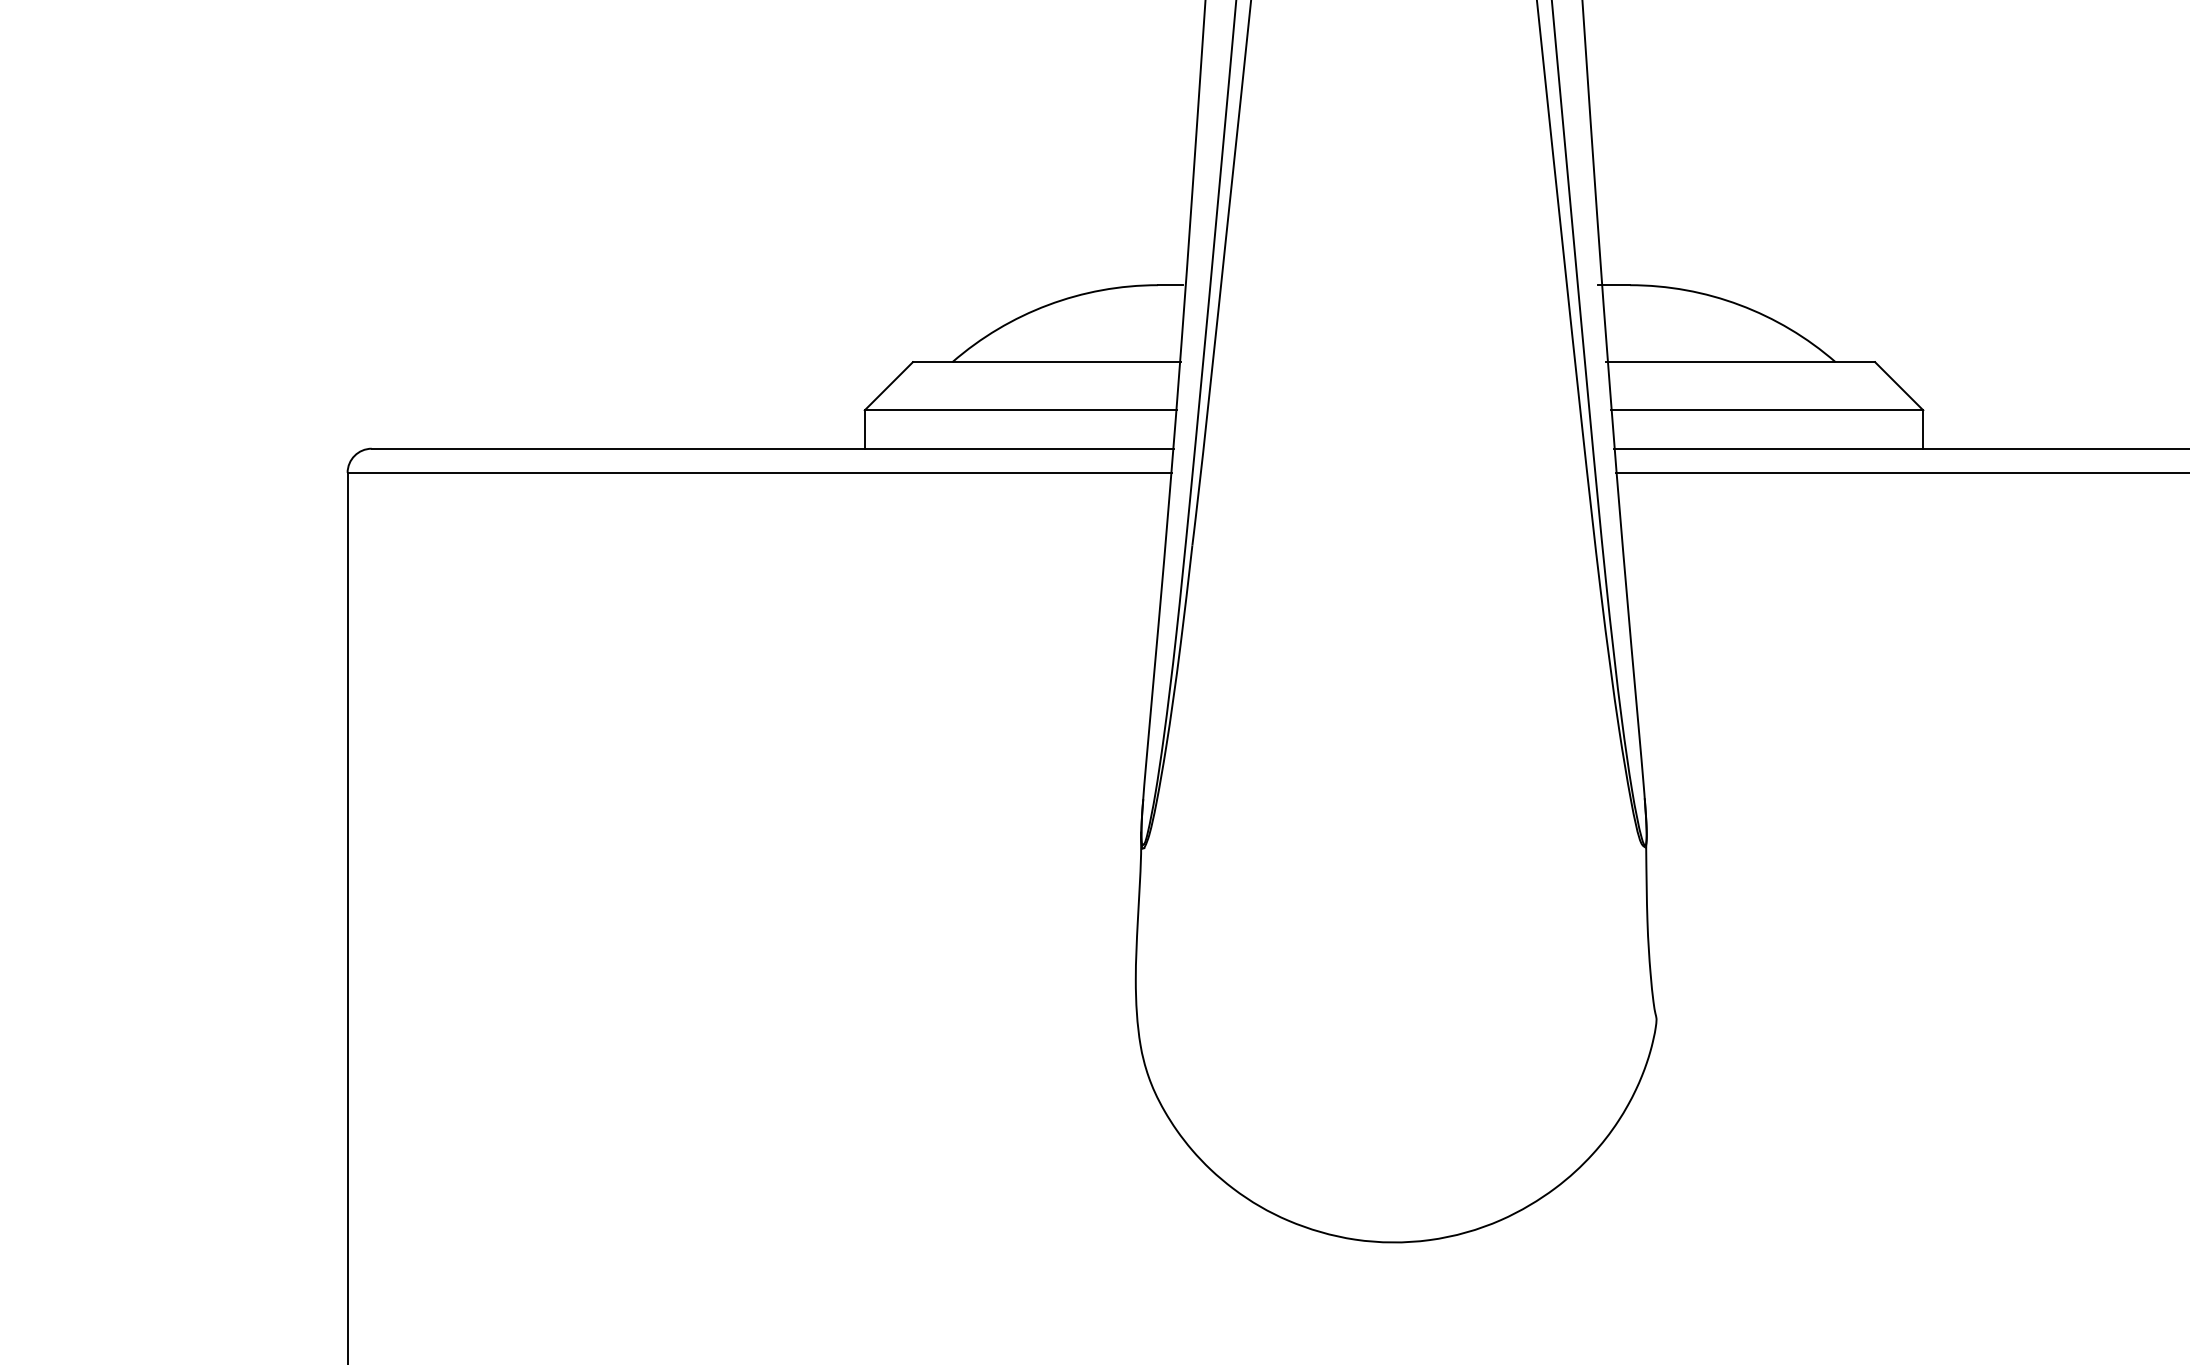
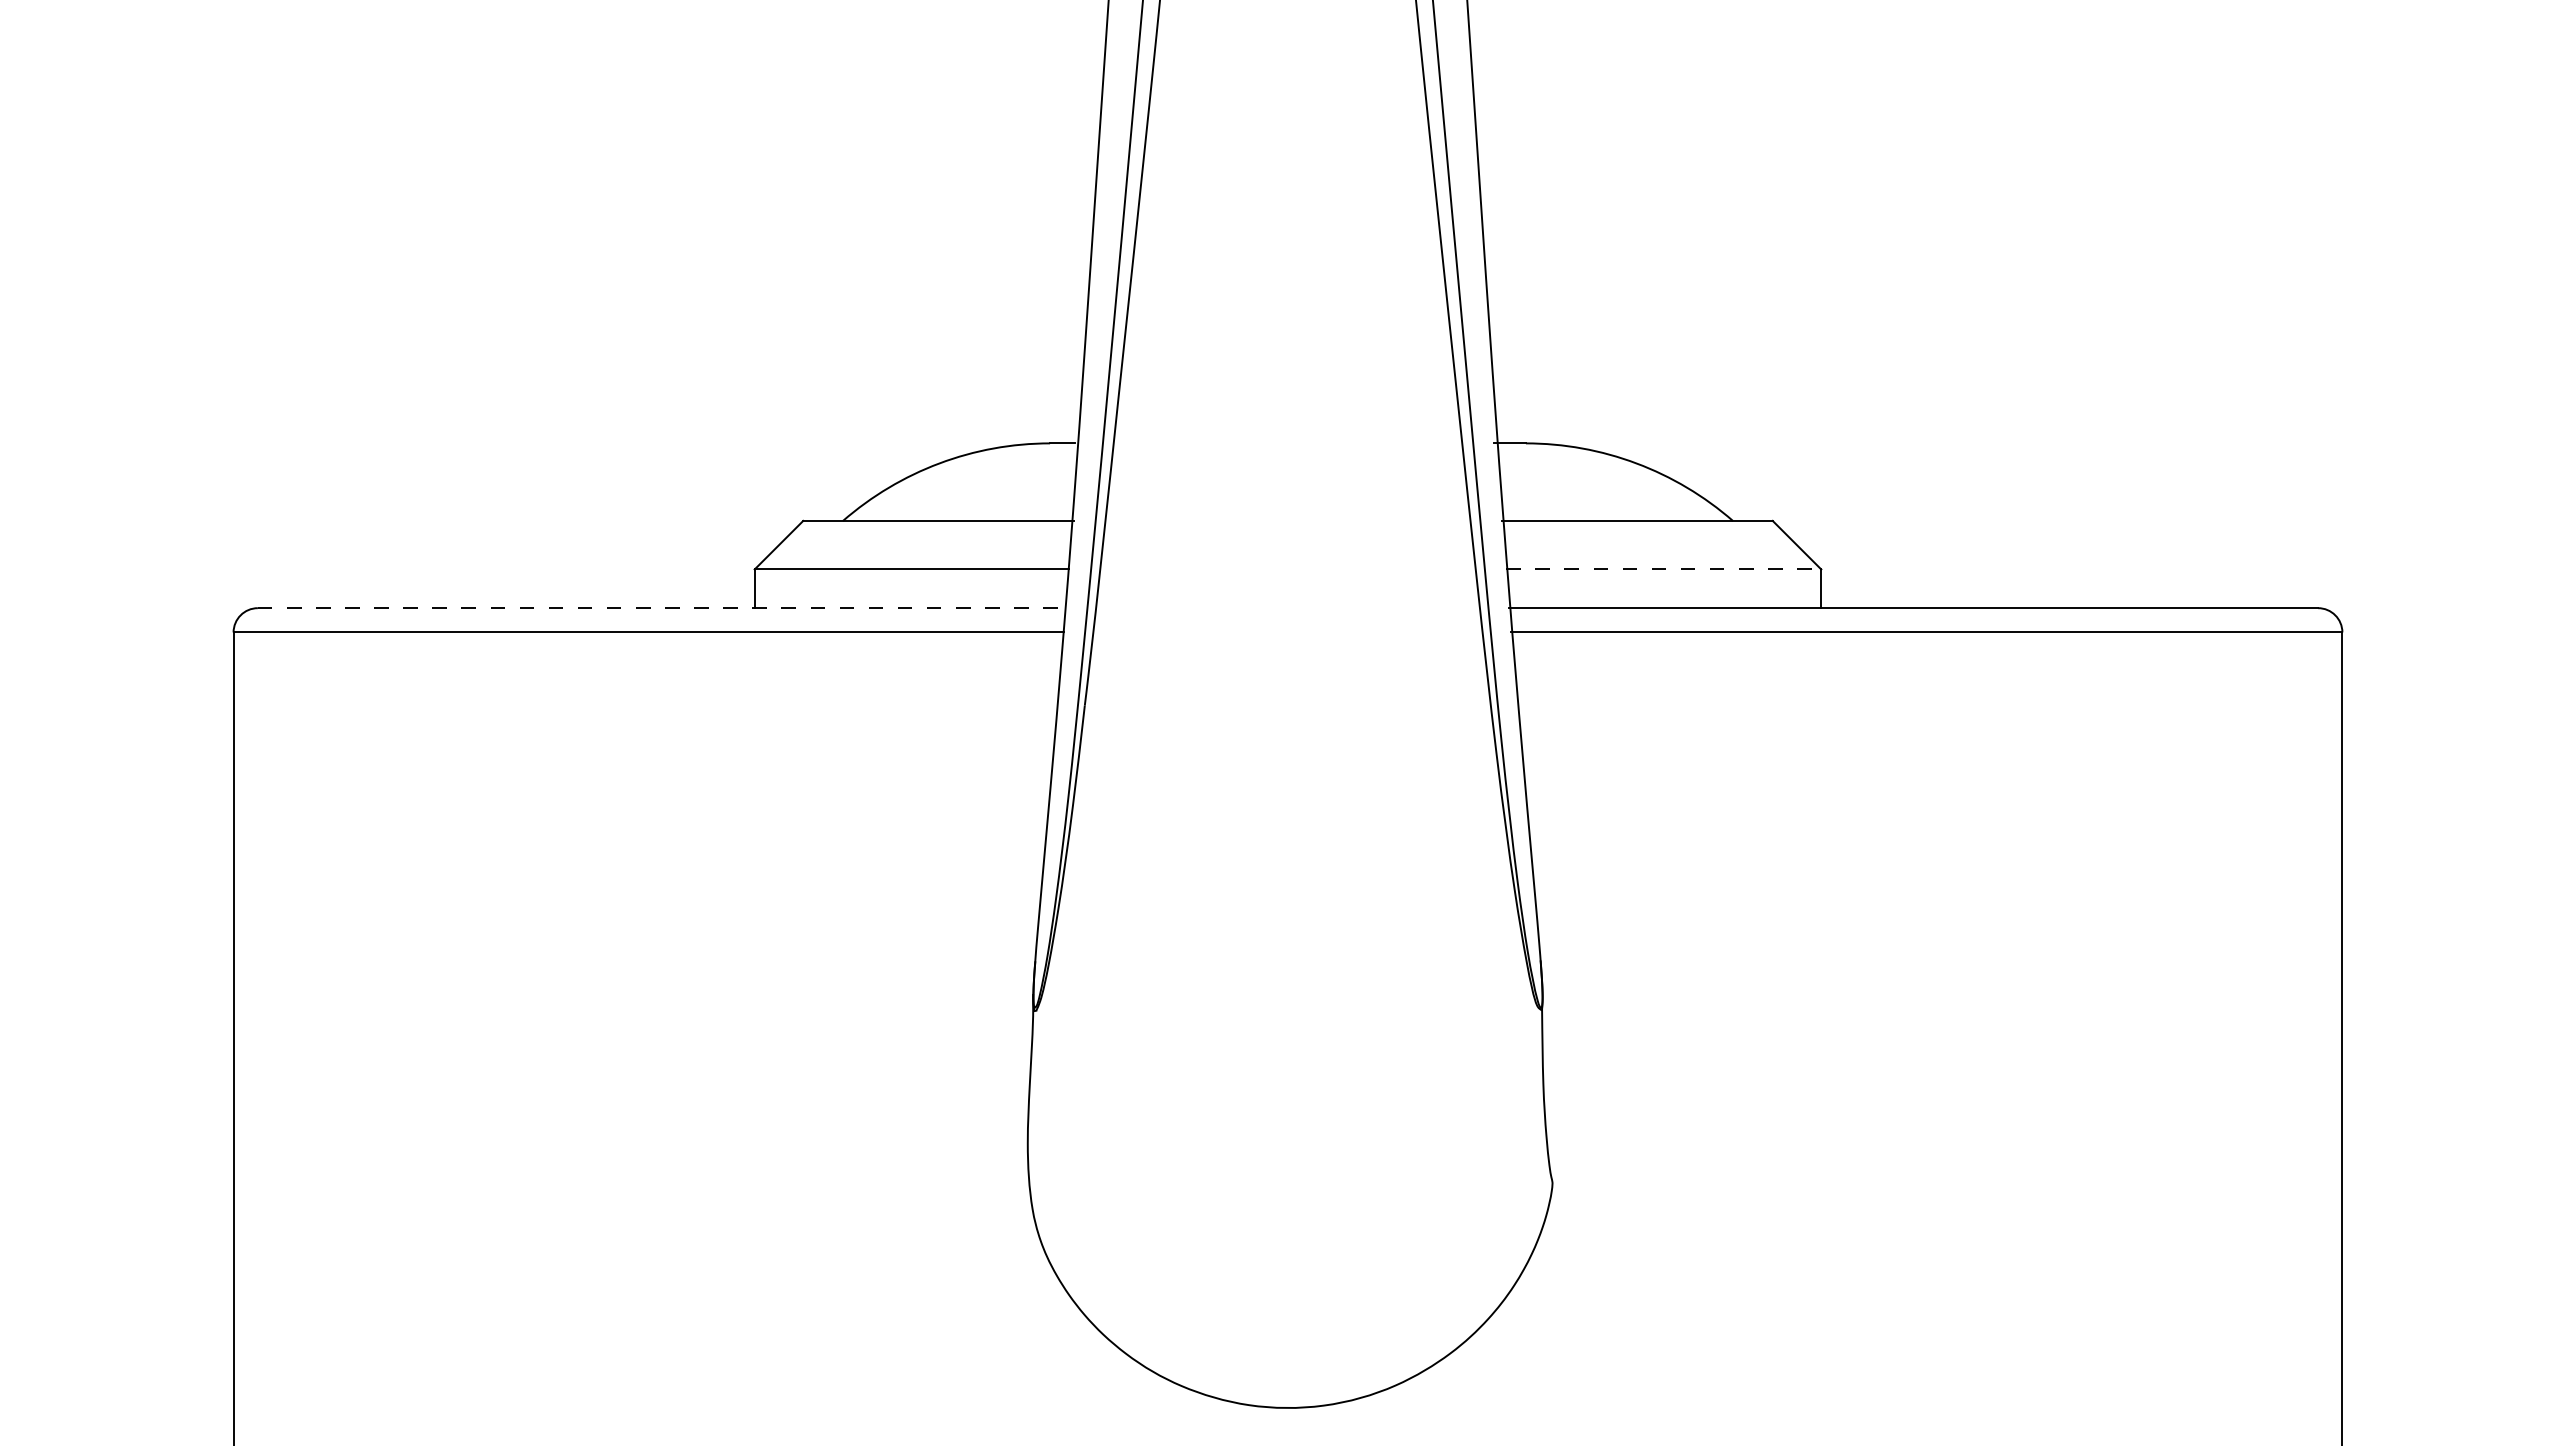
line: (1766, 410) -> (1663, 569), solid -> dashed
line: (773, 449) -> (662, 608), solid -> dashed

